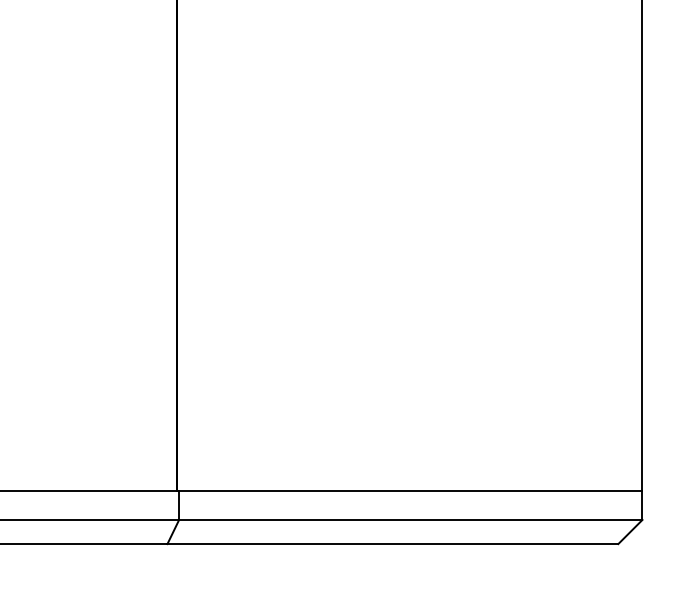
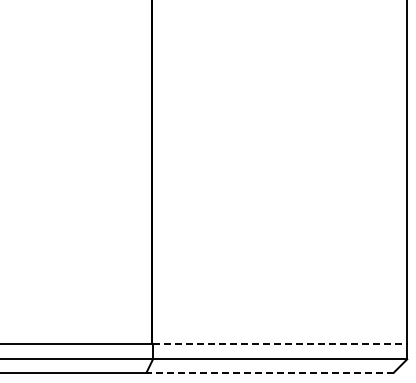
line: (411, 491) -> (280, 343), solid -> dashed
line: (393, 543) -> (270, 372), solid -> dashed

